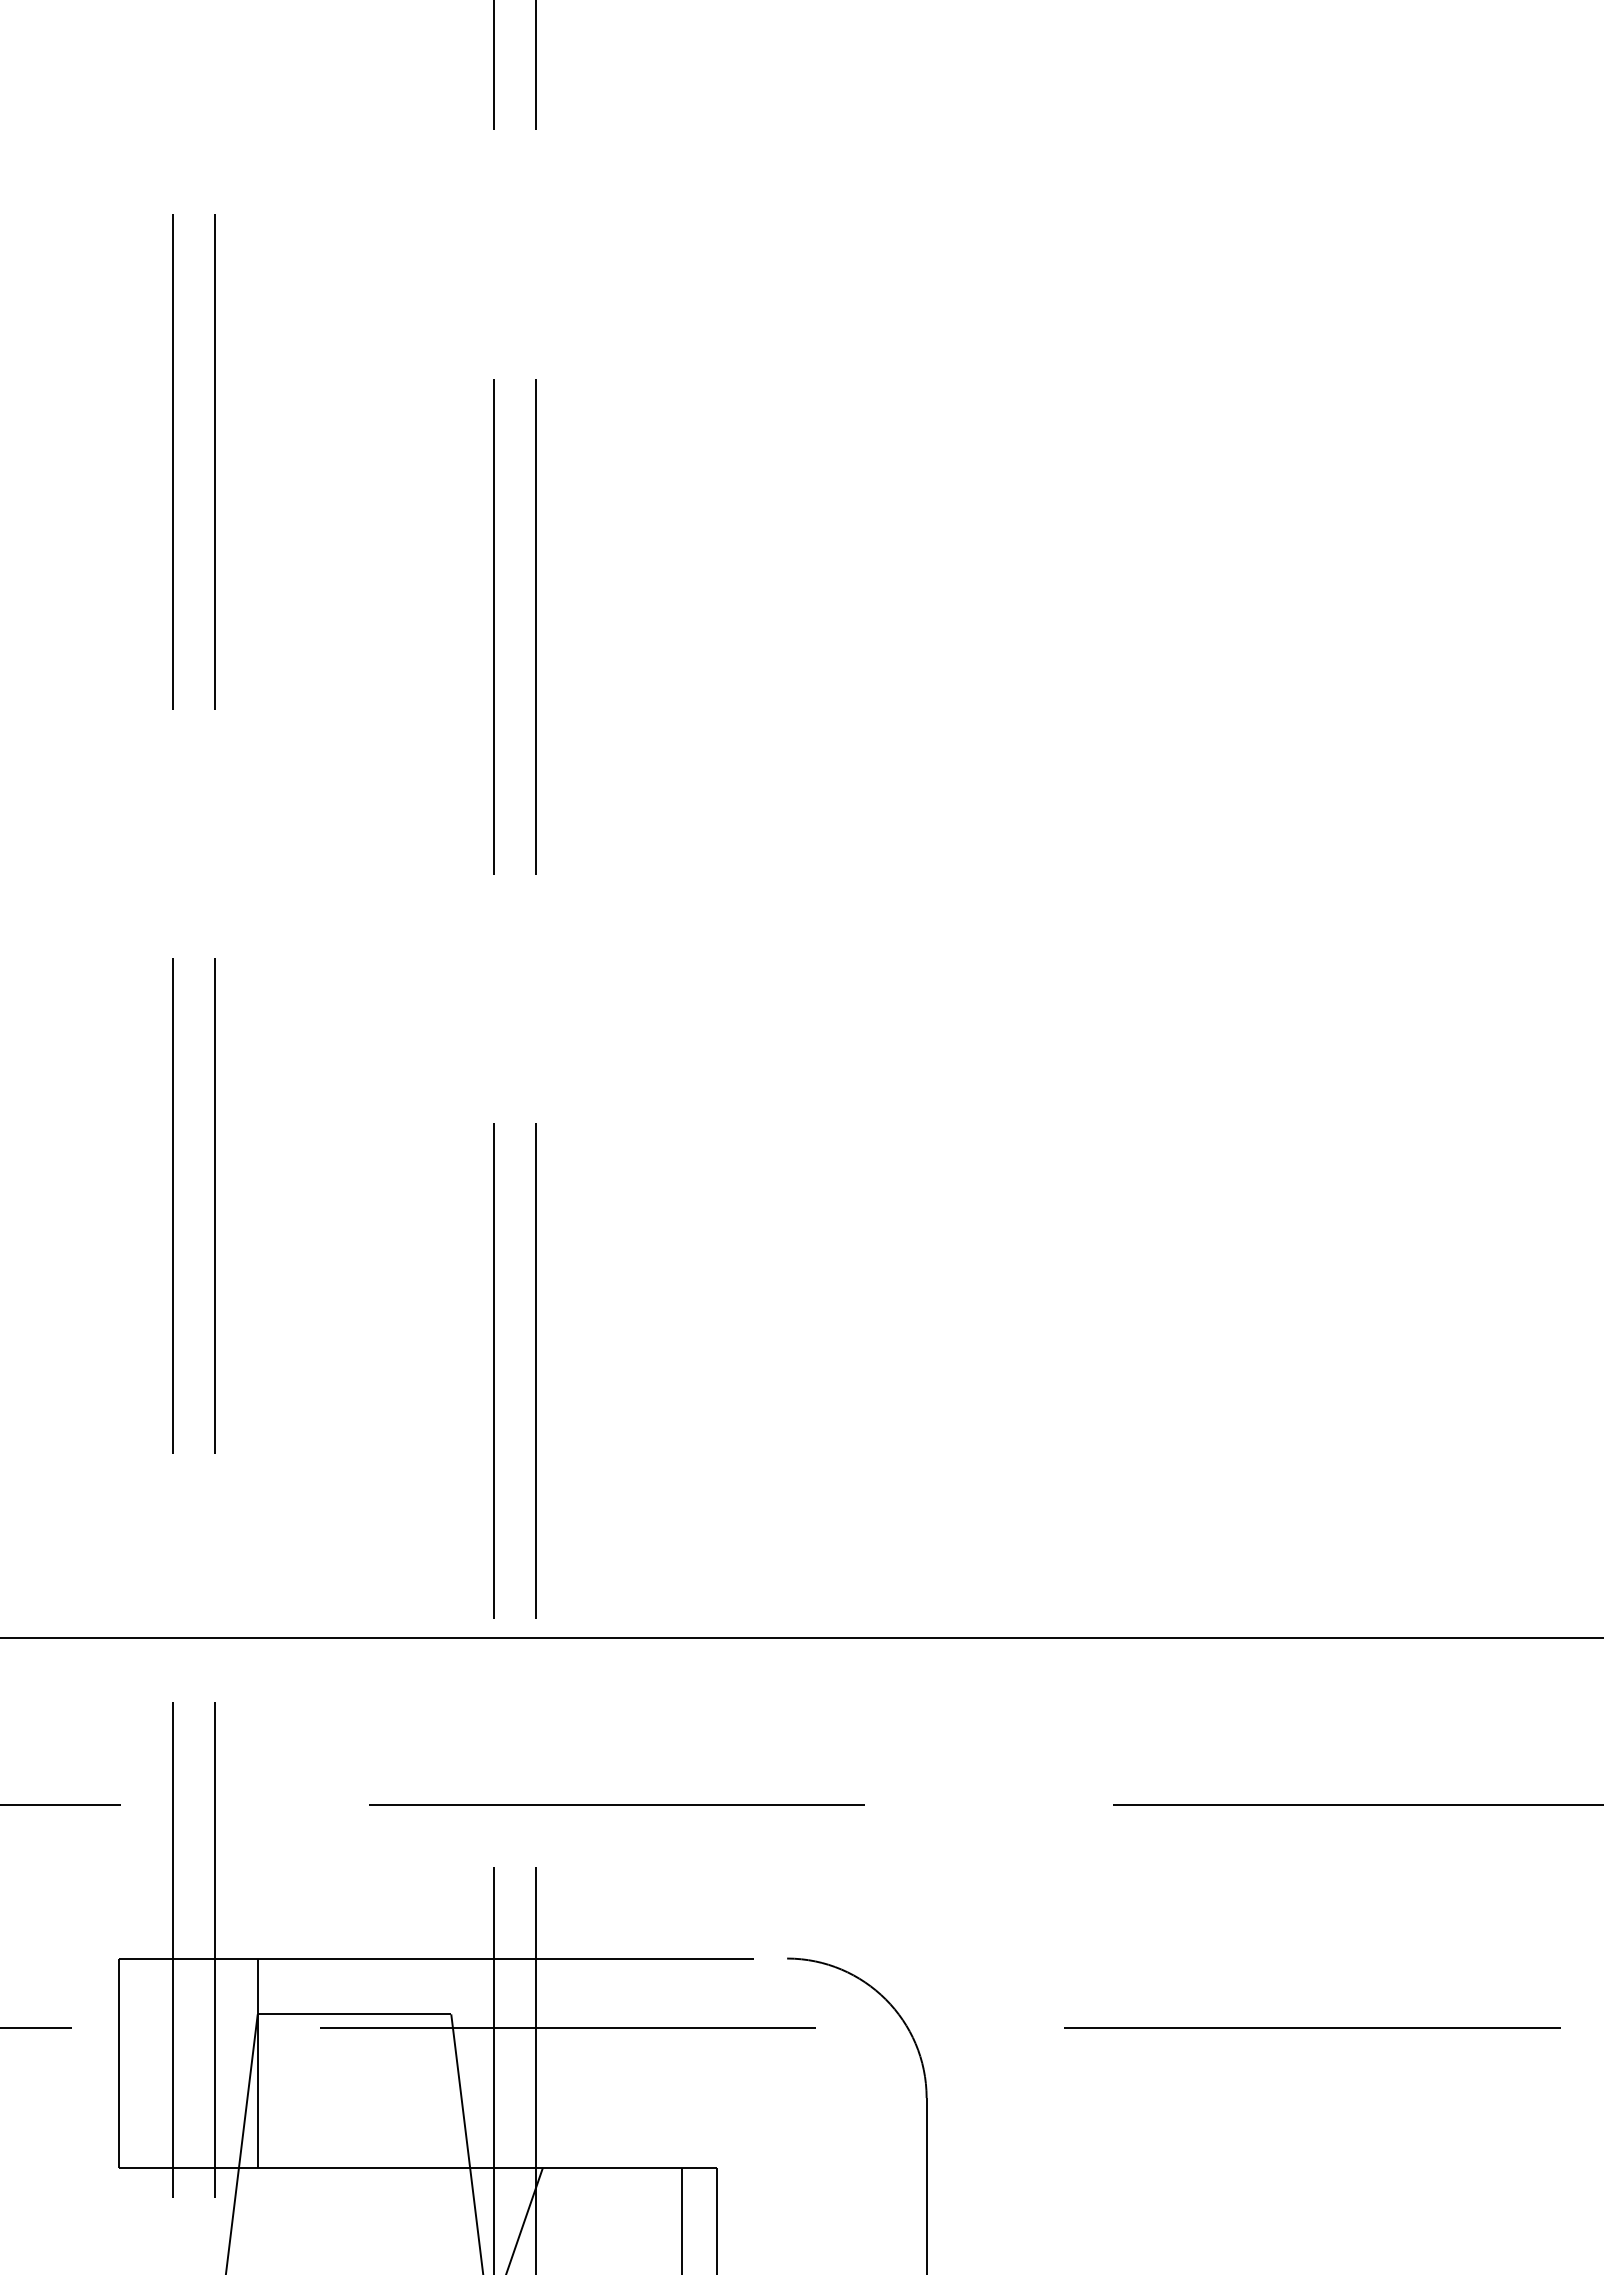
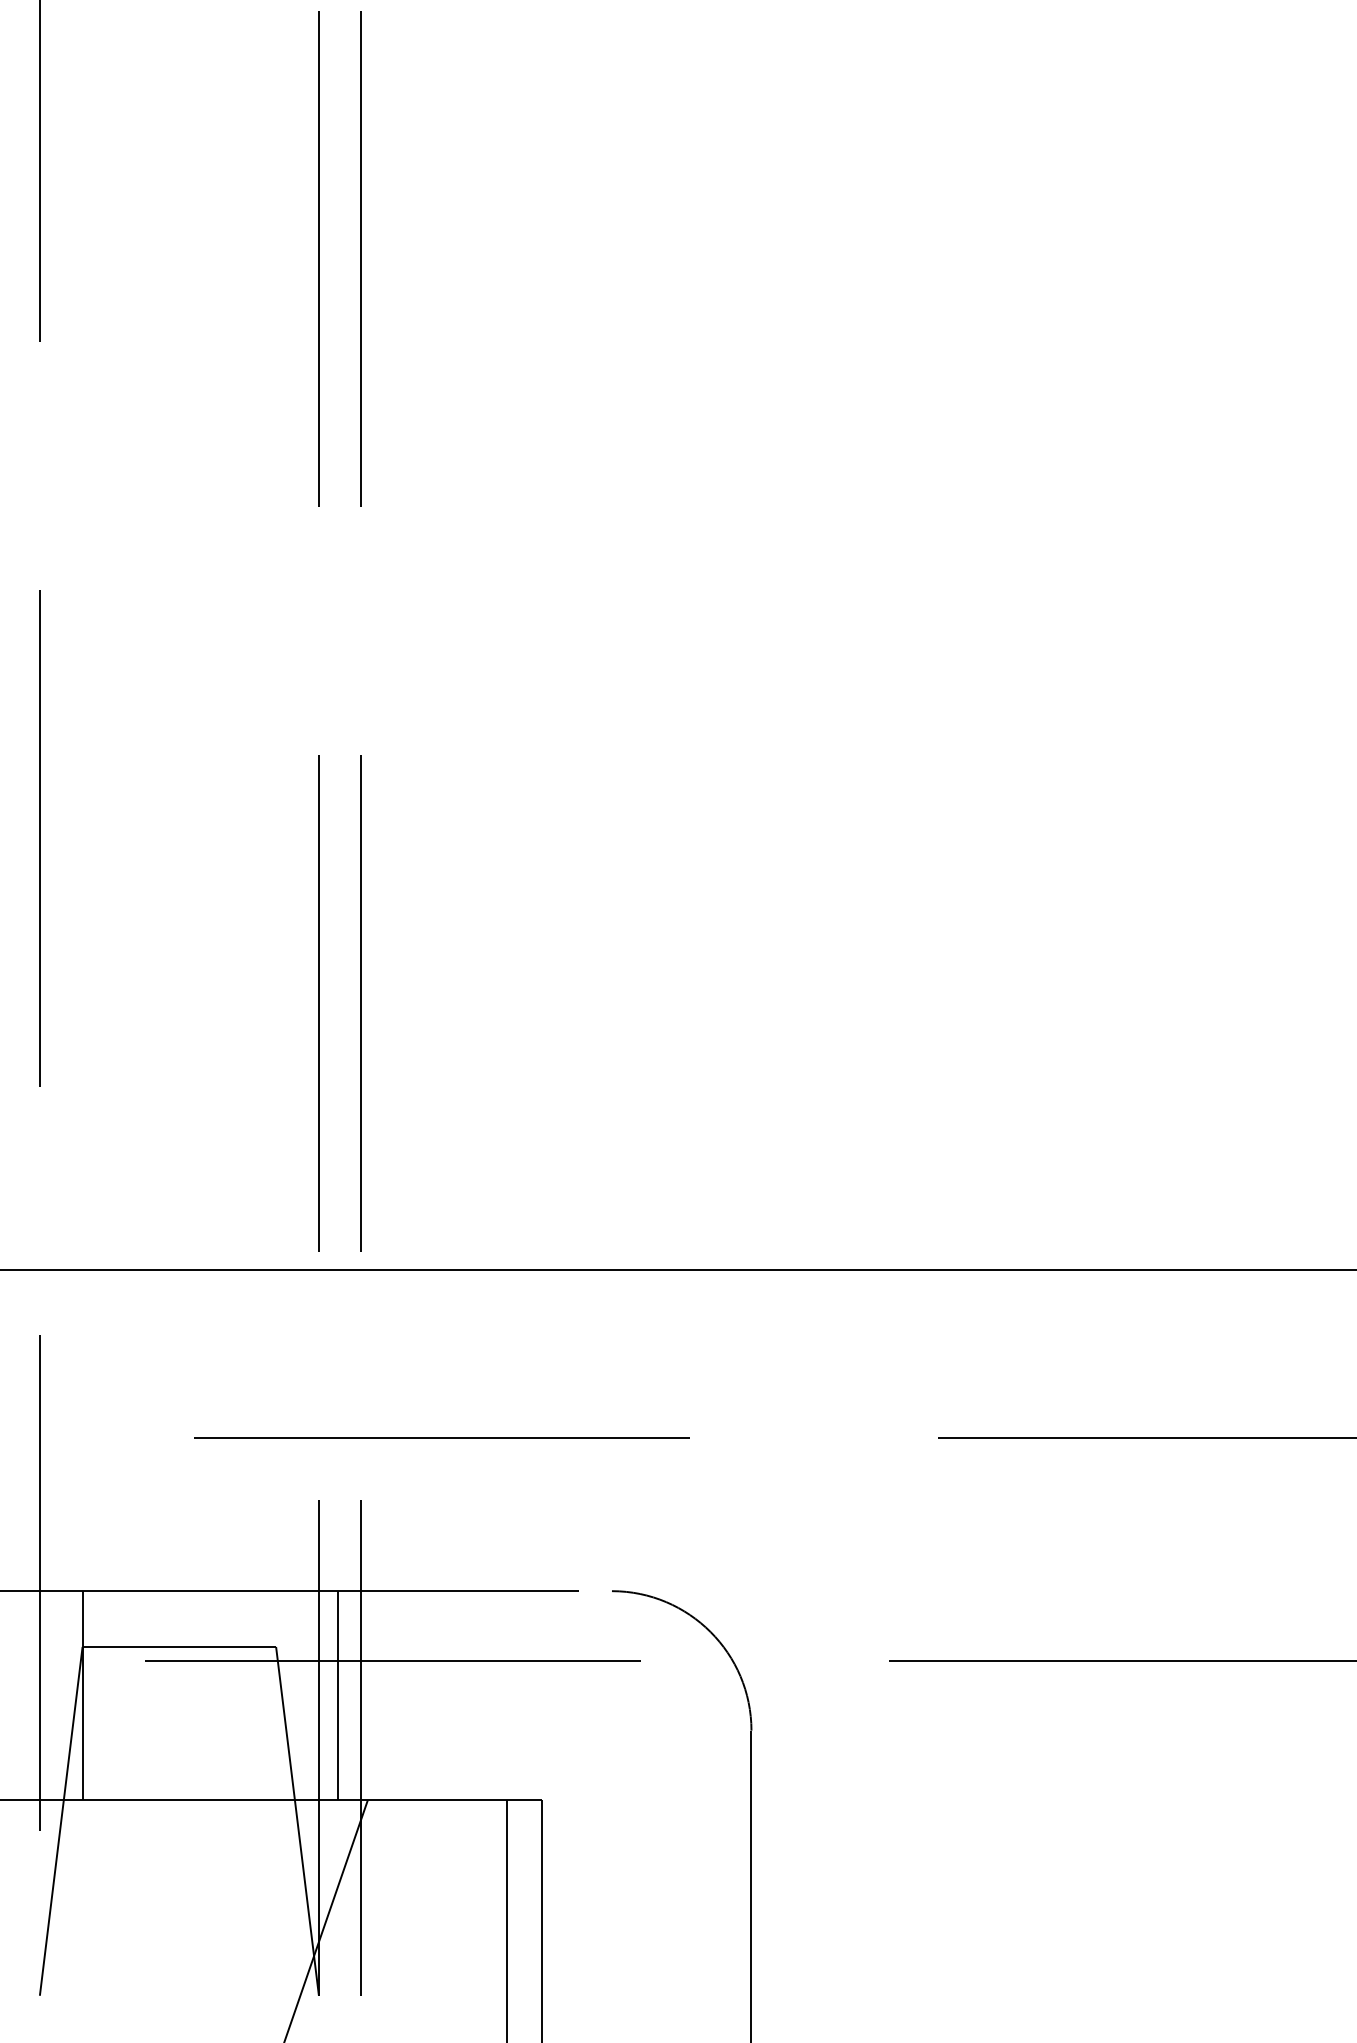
line: (512, 2062) -> (337, 1695), added

